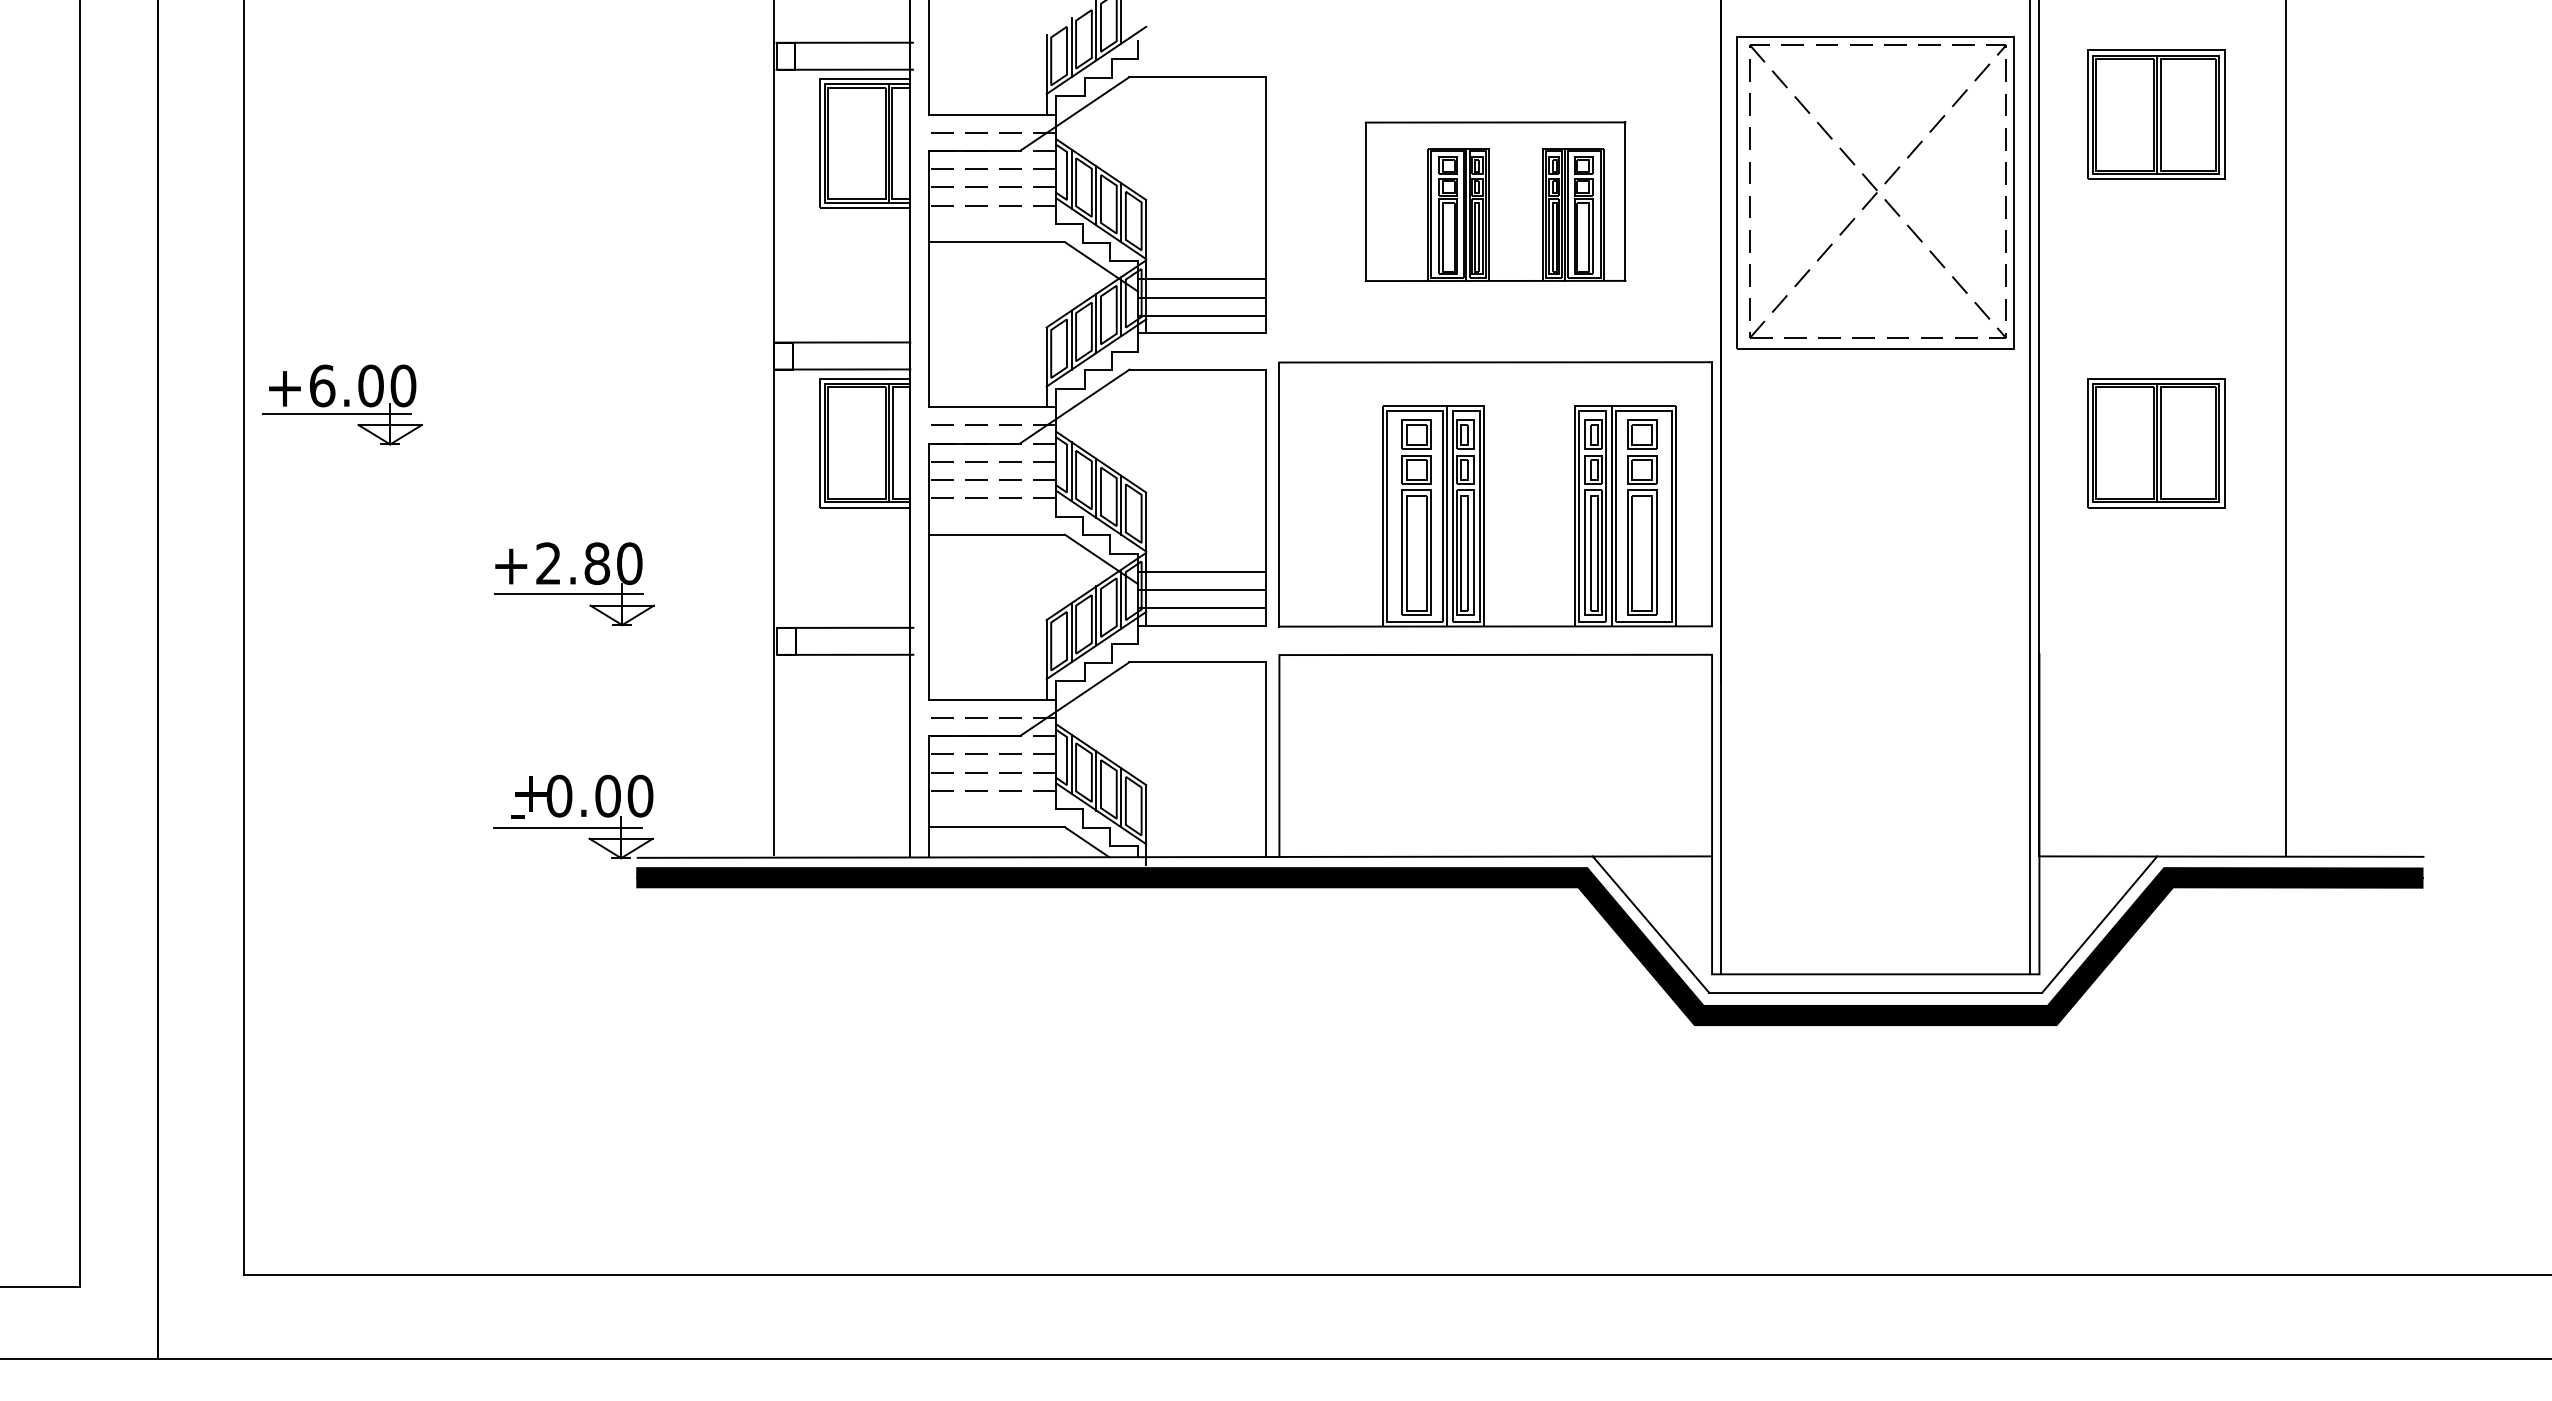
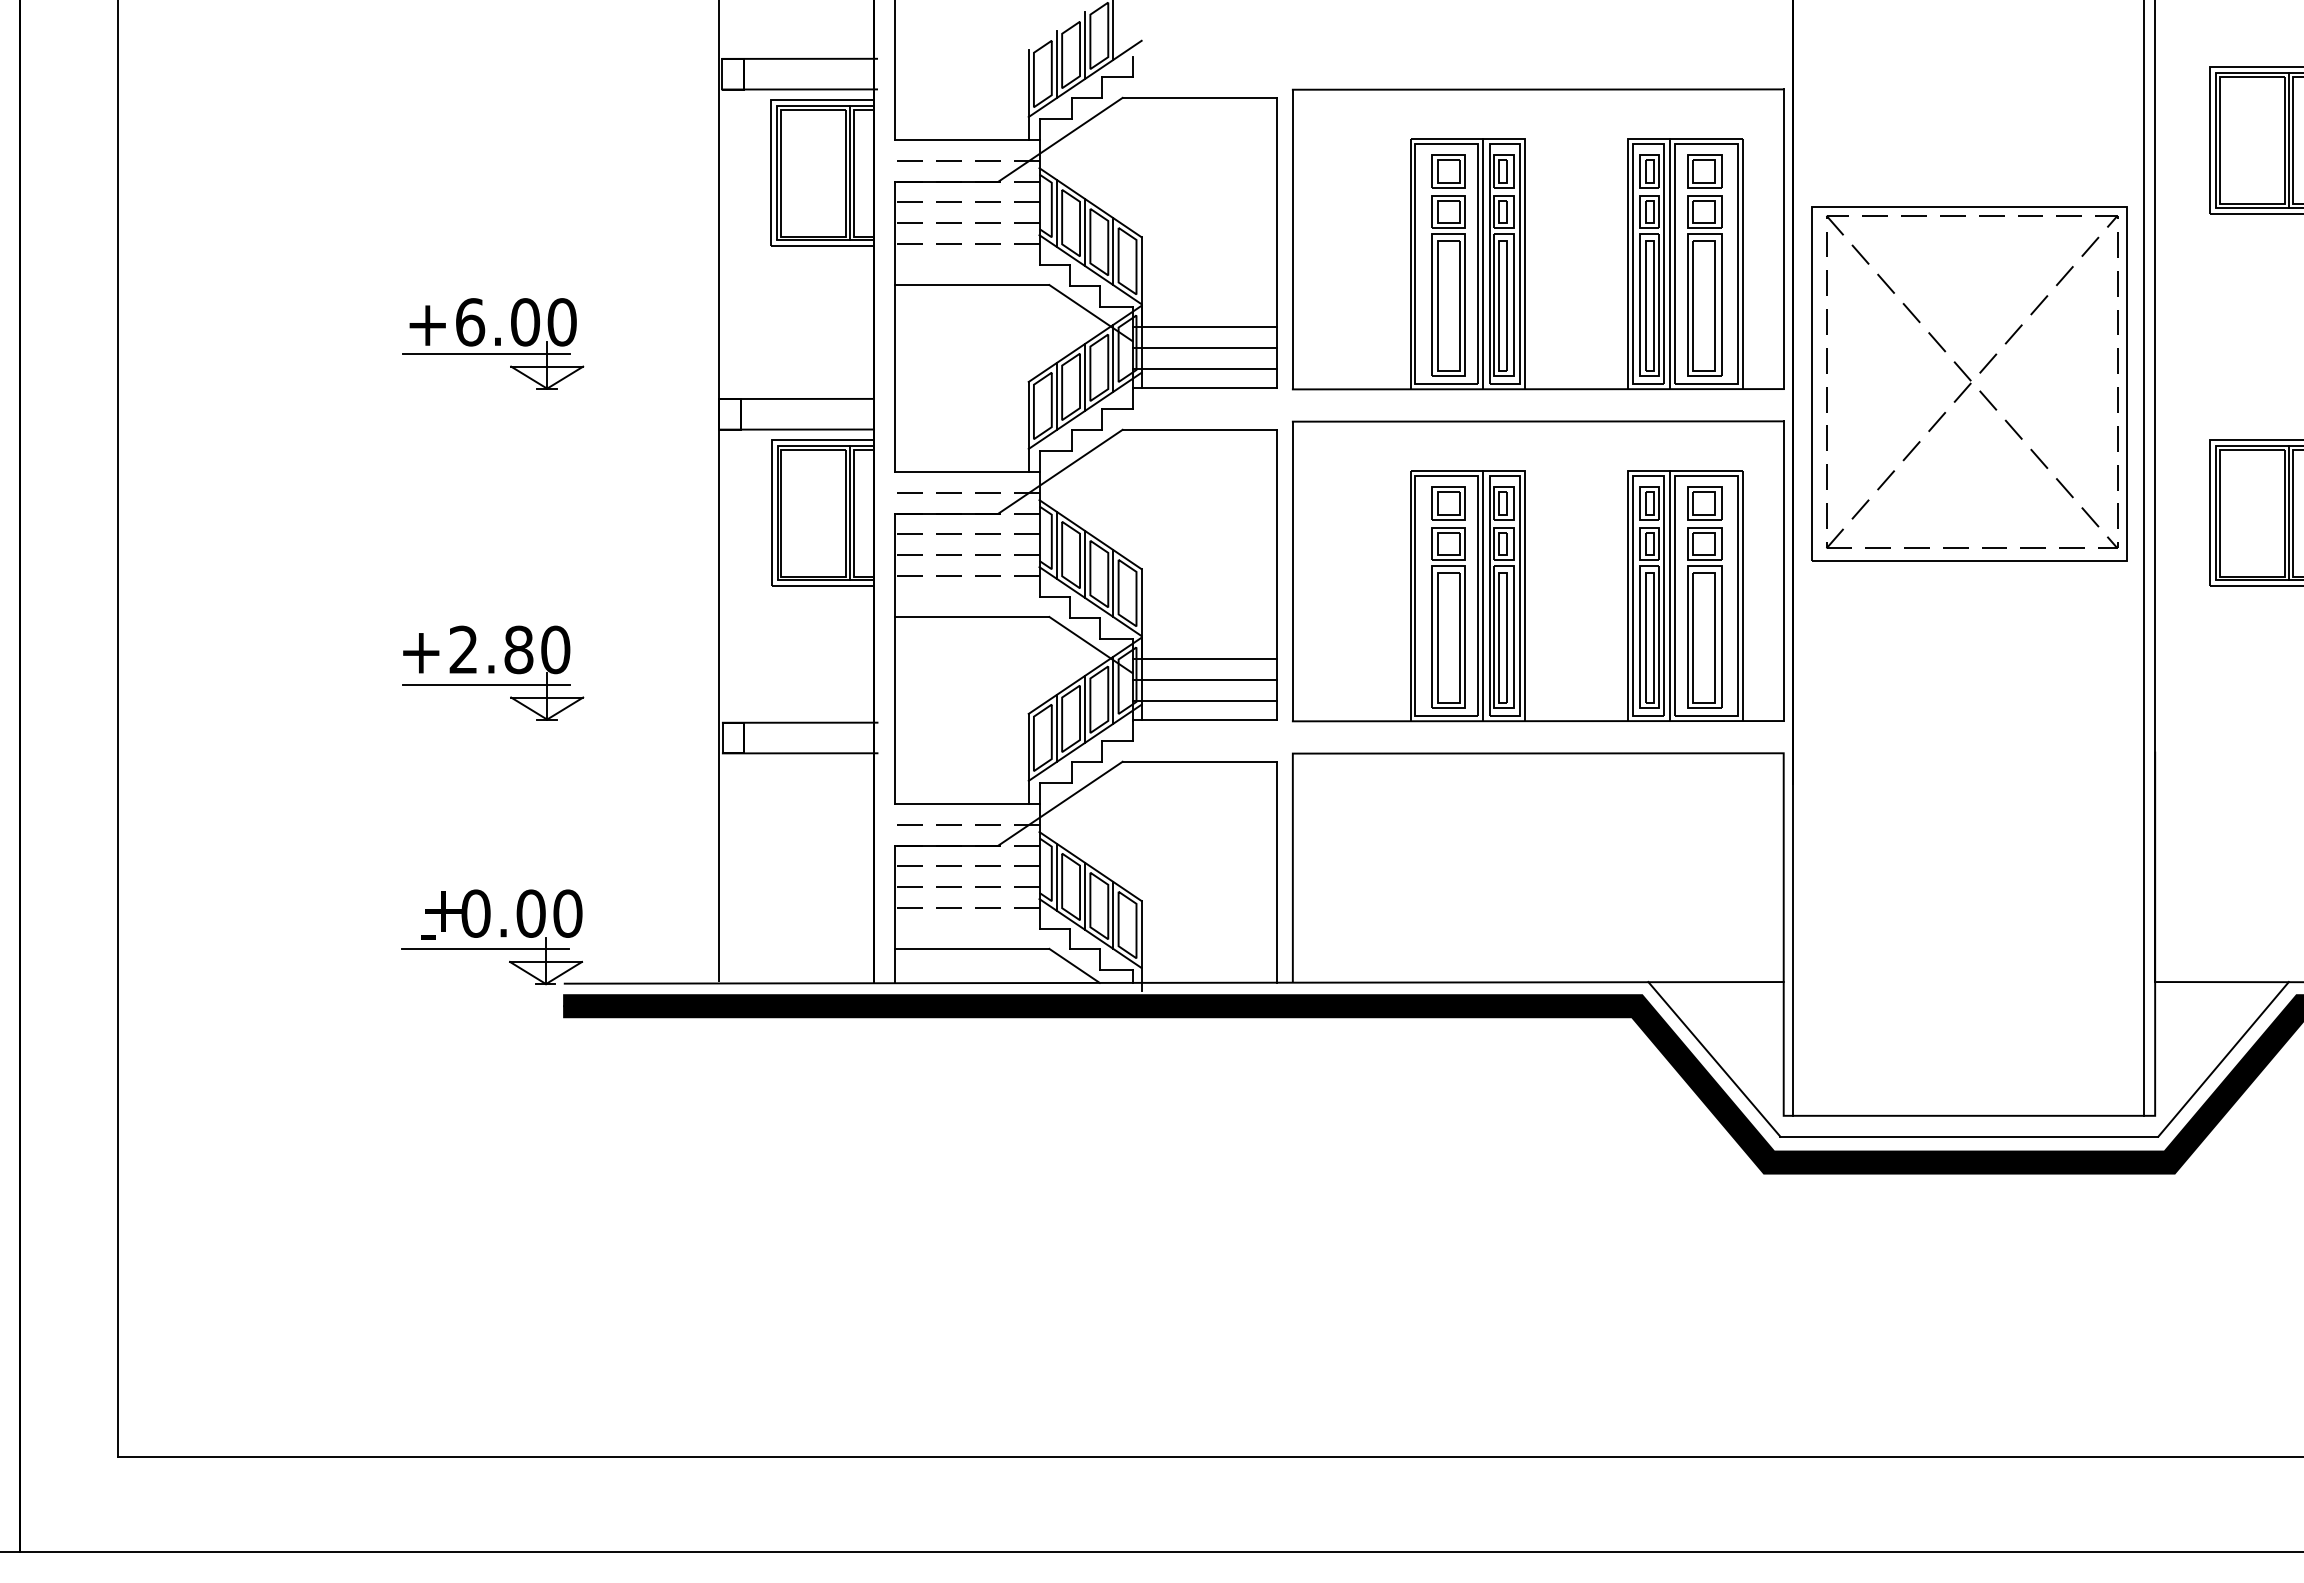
part: (1875, 192) -> (1969, 383), moved
part: (1495, 201) -> (1538, 238), size x1.67
part: (342, 404) -> (493, 343), moved

